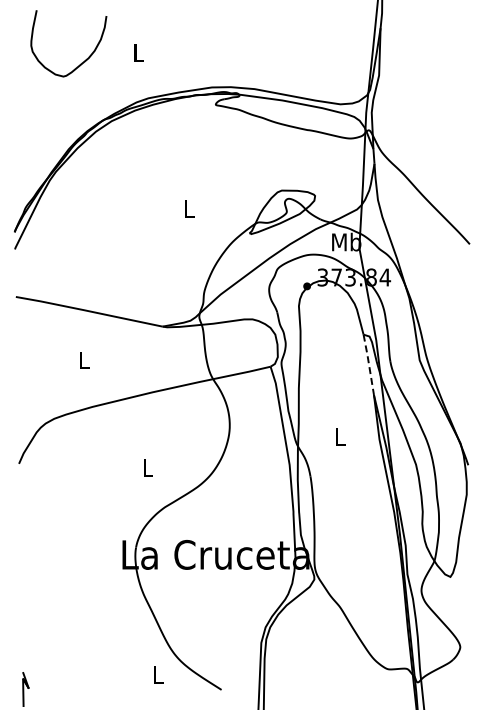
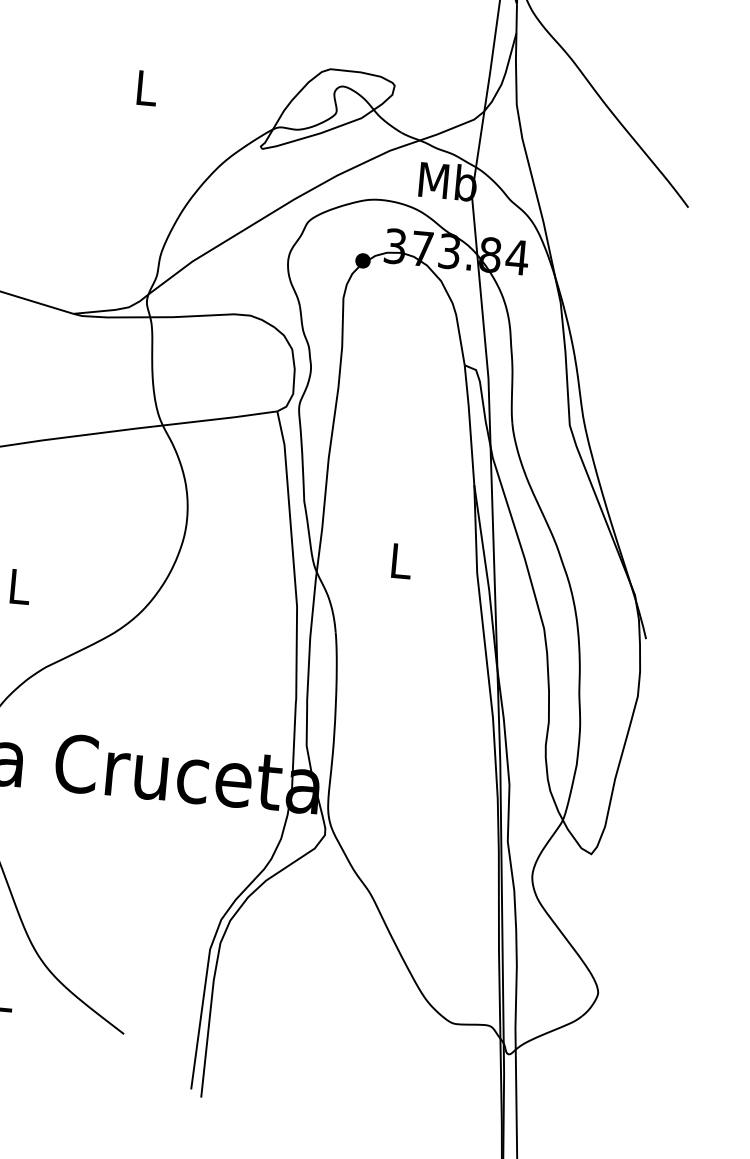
line: (369, 364) -> (470, 424), dashed -> solid

